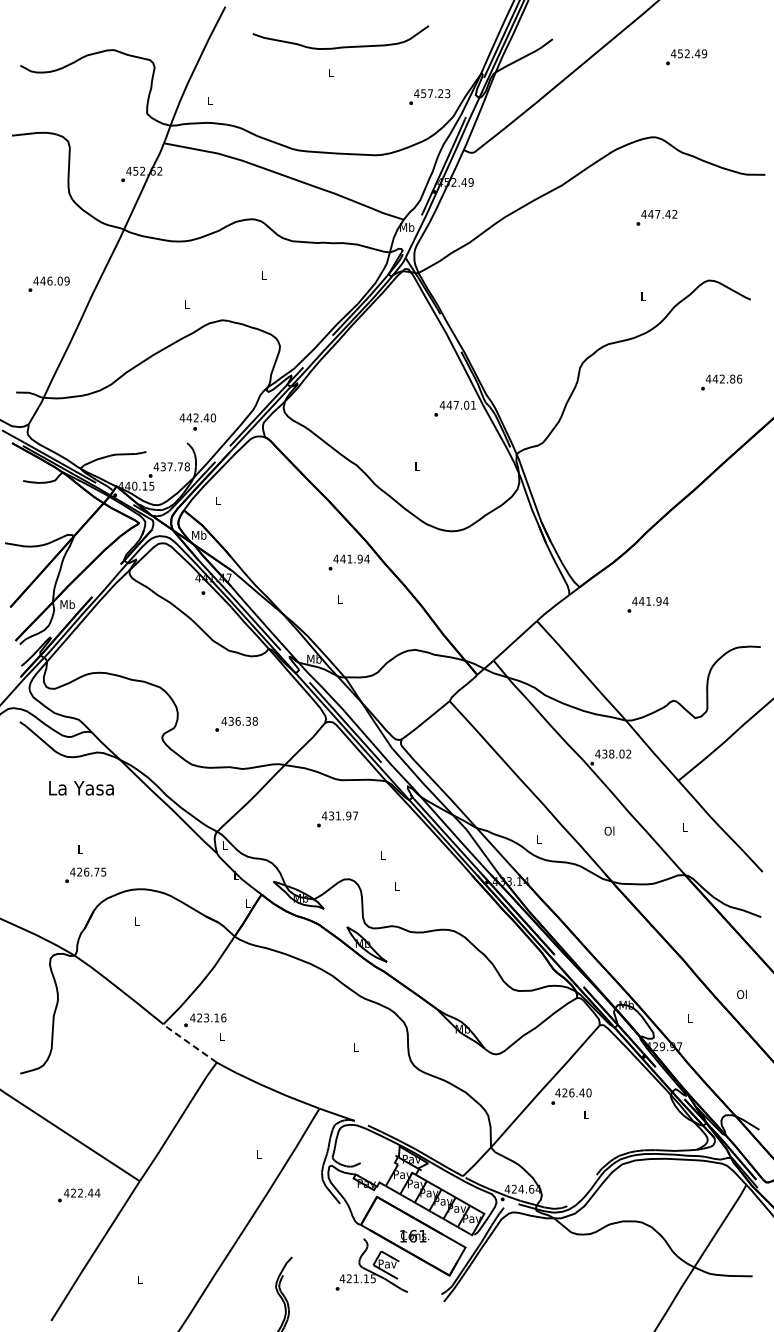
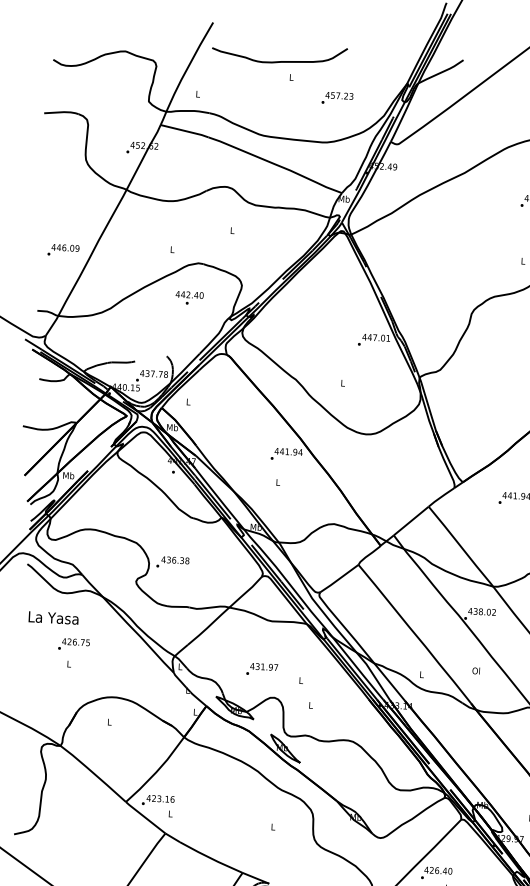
curve: (340, 46) -> (279, 61), moved
text: (429, 96) -> (337, 97), moved
text: (48, 283) -> (63, 249), moved
text: (197, 421) -> (189, 297), moved
text: (236, 723) -> (172, 561), moved
text: (81, 788) -> (53, 618), moved
text: (337, 819) -> (262, 669), moved
text: (85, 874) -> (73, 643), moved
line: (189, 1042) -> (145, 817), dashed -> solid

